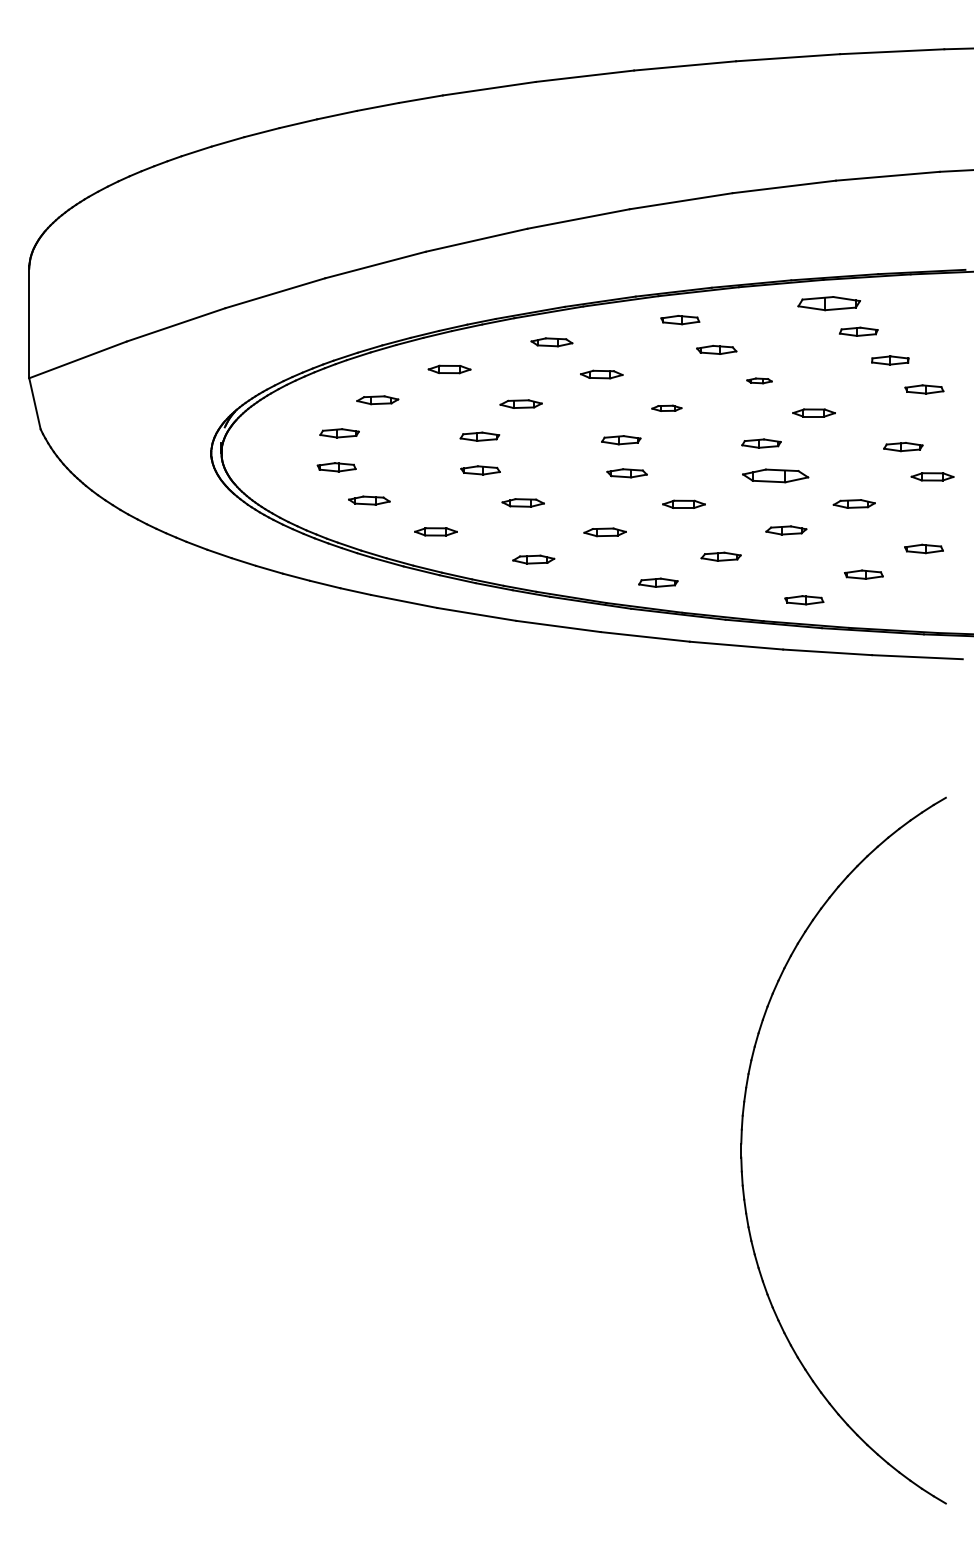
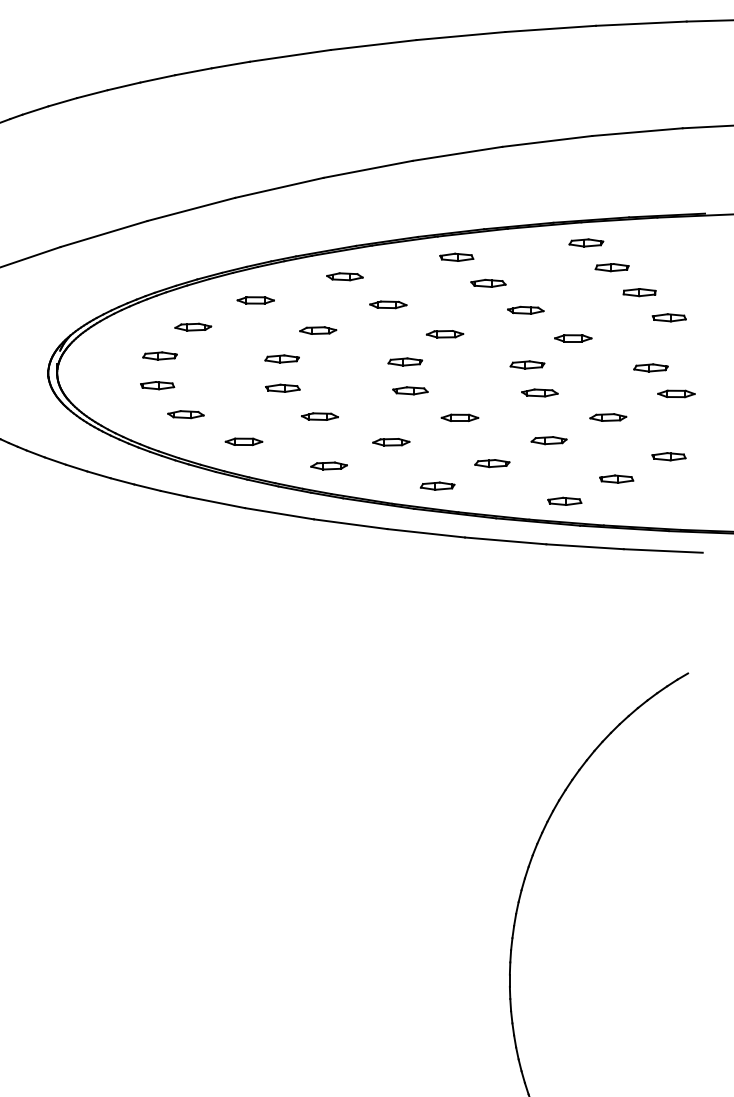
part: (828, 303) -> (585, 242), size x0.62
part: (759, 380) -> (525, 310), size x1.67
part: (666, 408) -> (444, 334), size x1.43
part: (775, 475) -> (539, 392), size x0.62

